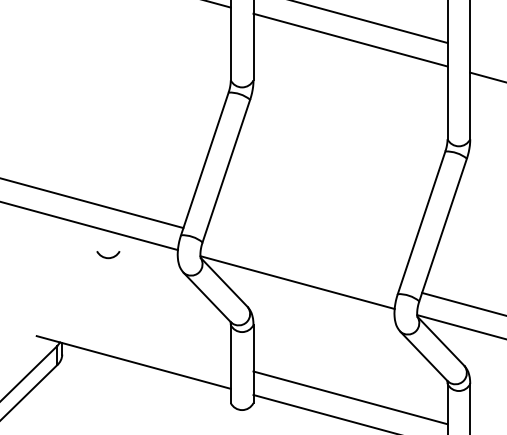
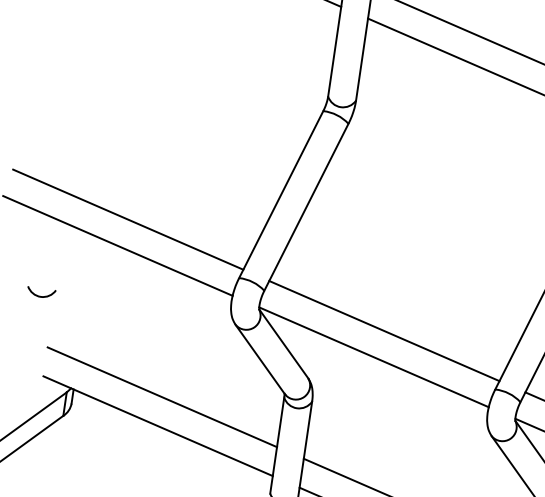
arc: (108, 257) -> (41, 296), moved
line: (302, 260) -> (384, 331), added
line: (133, 338) -> (162, 396), added

